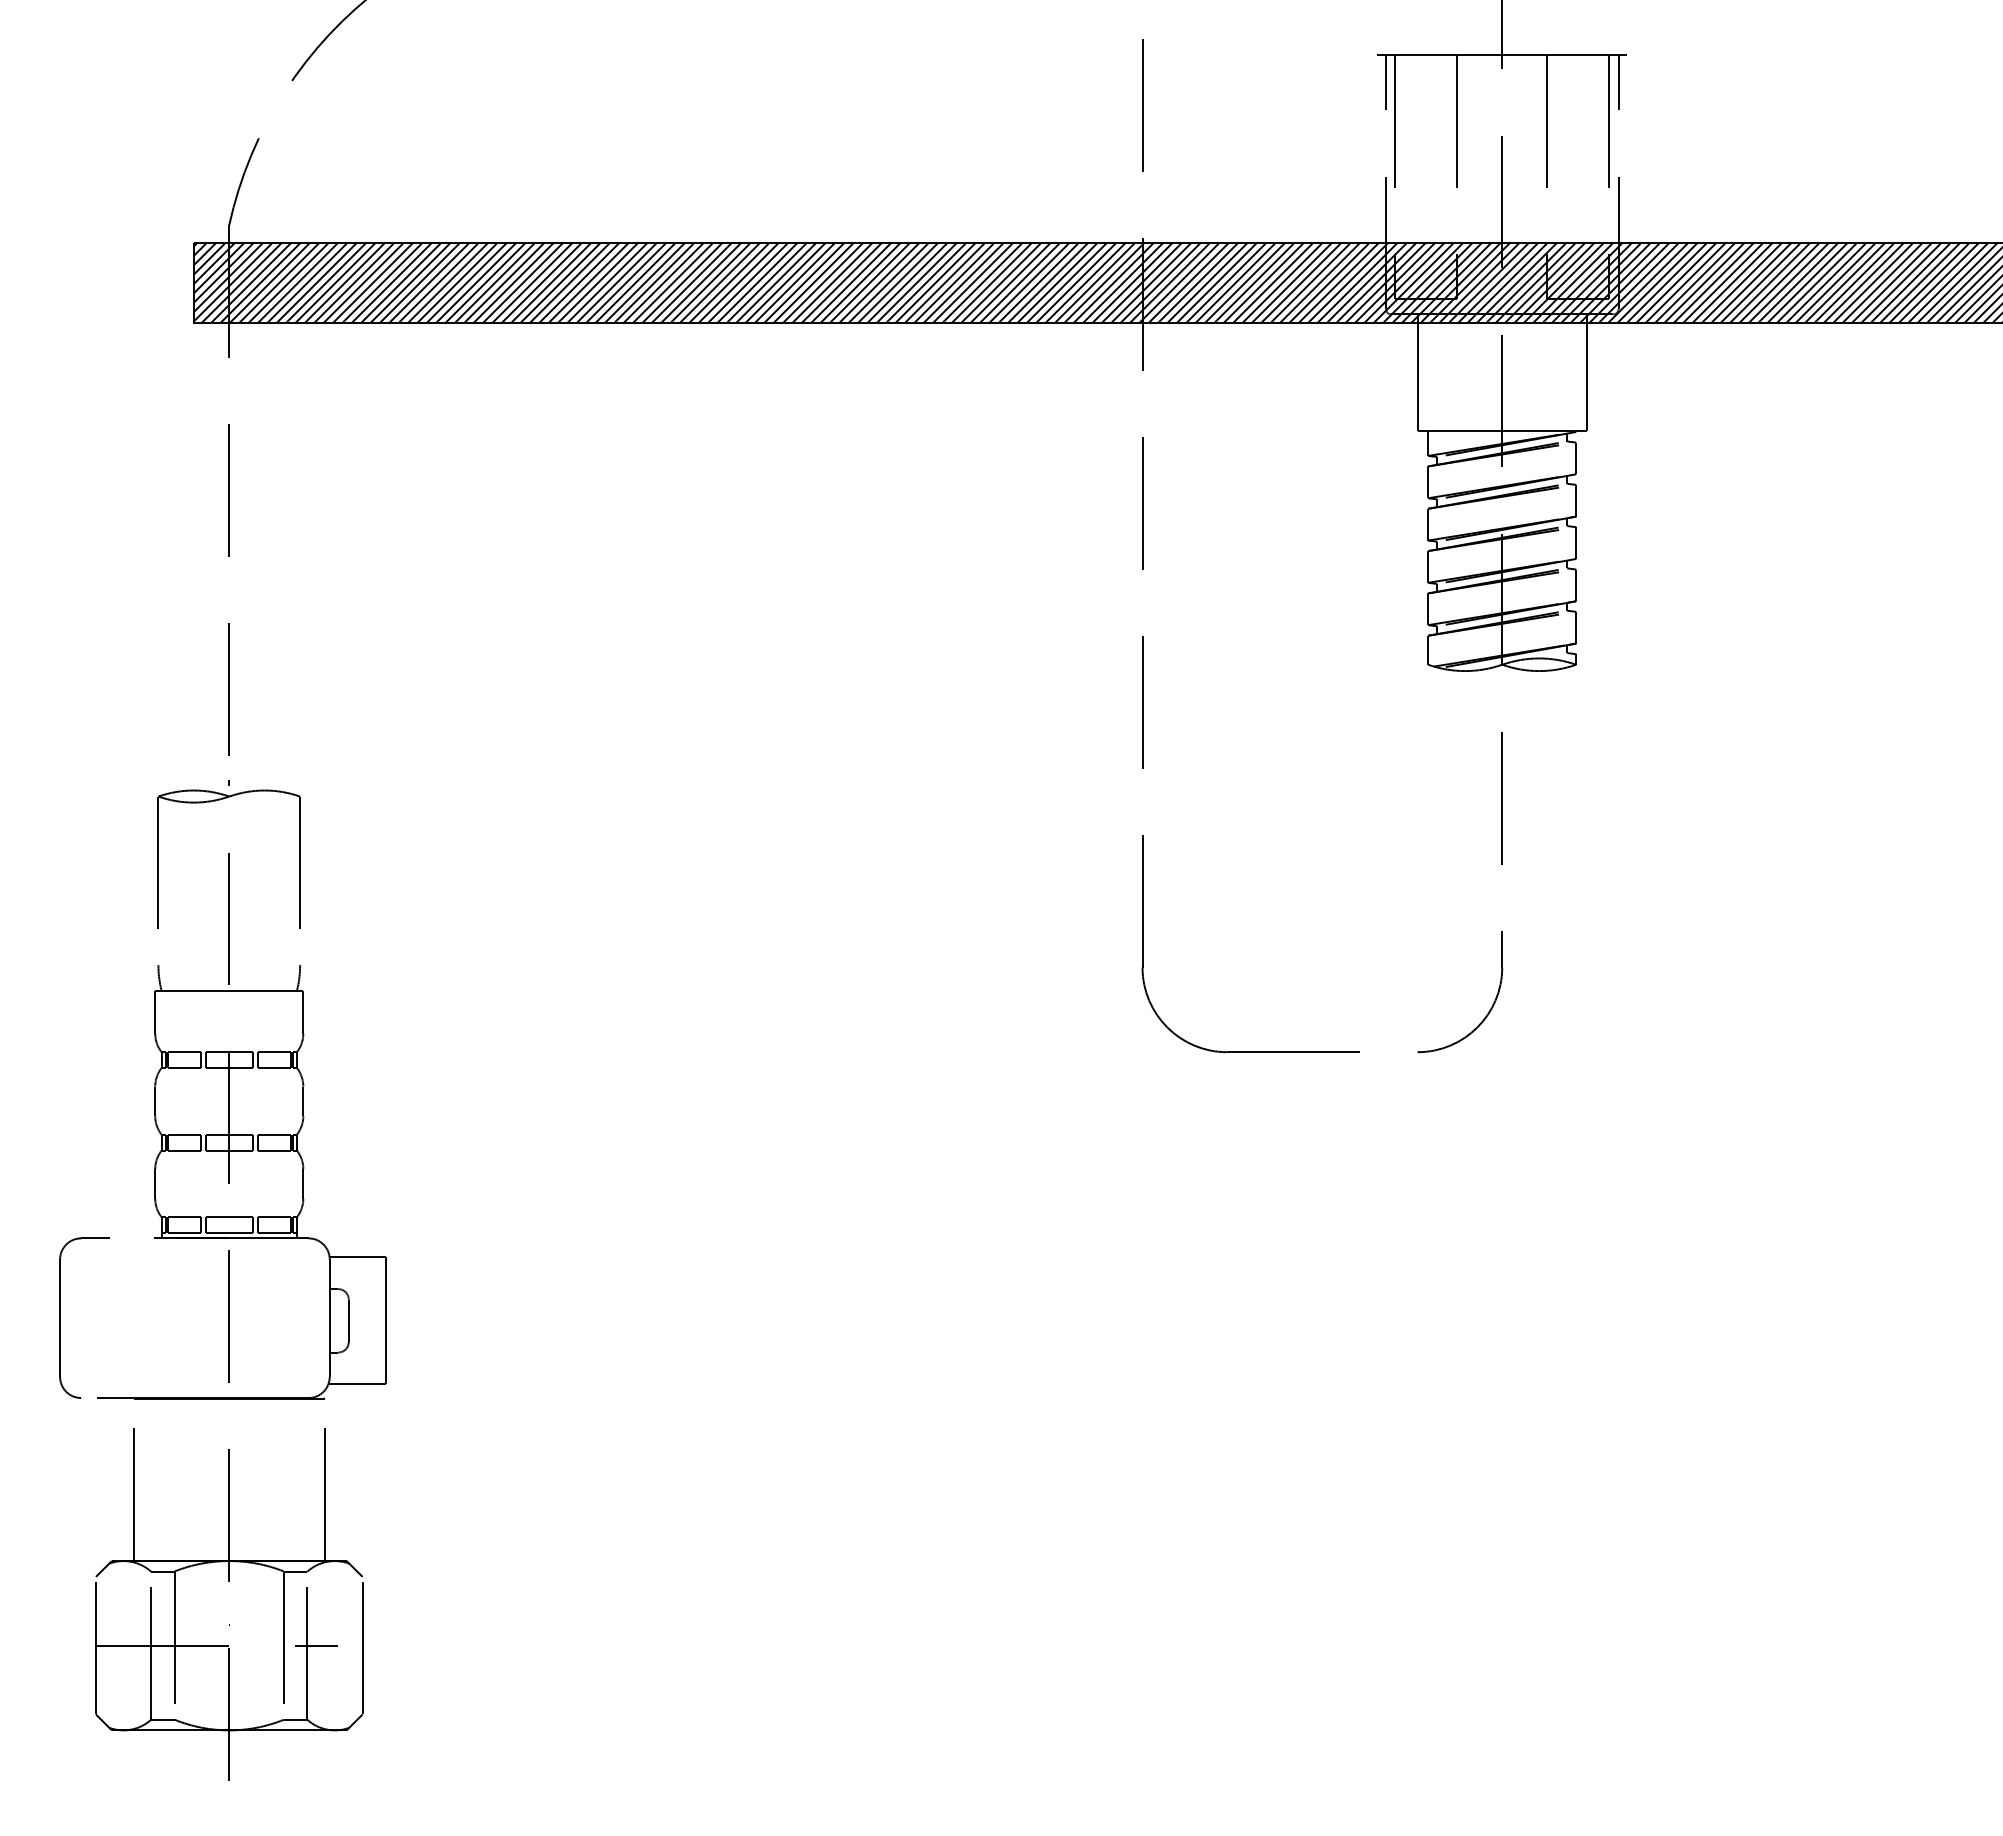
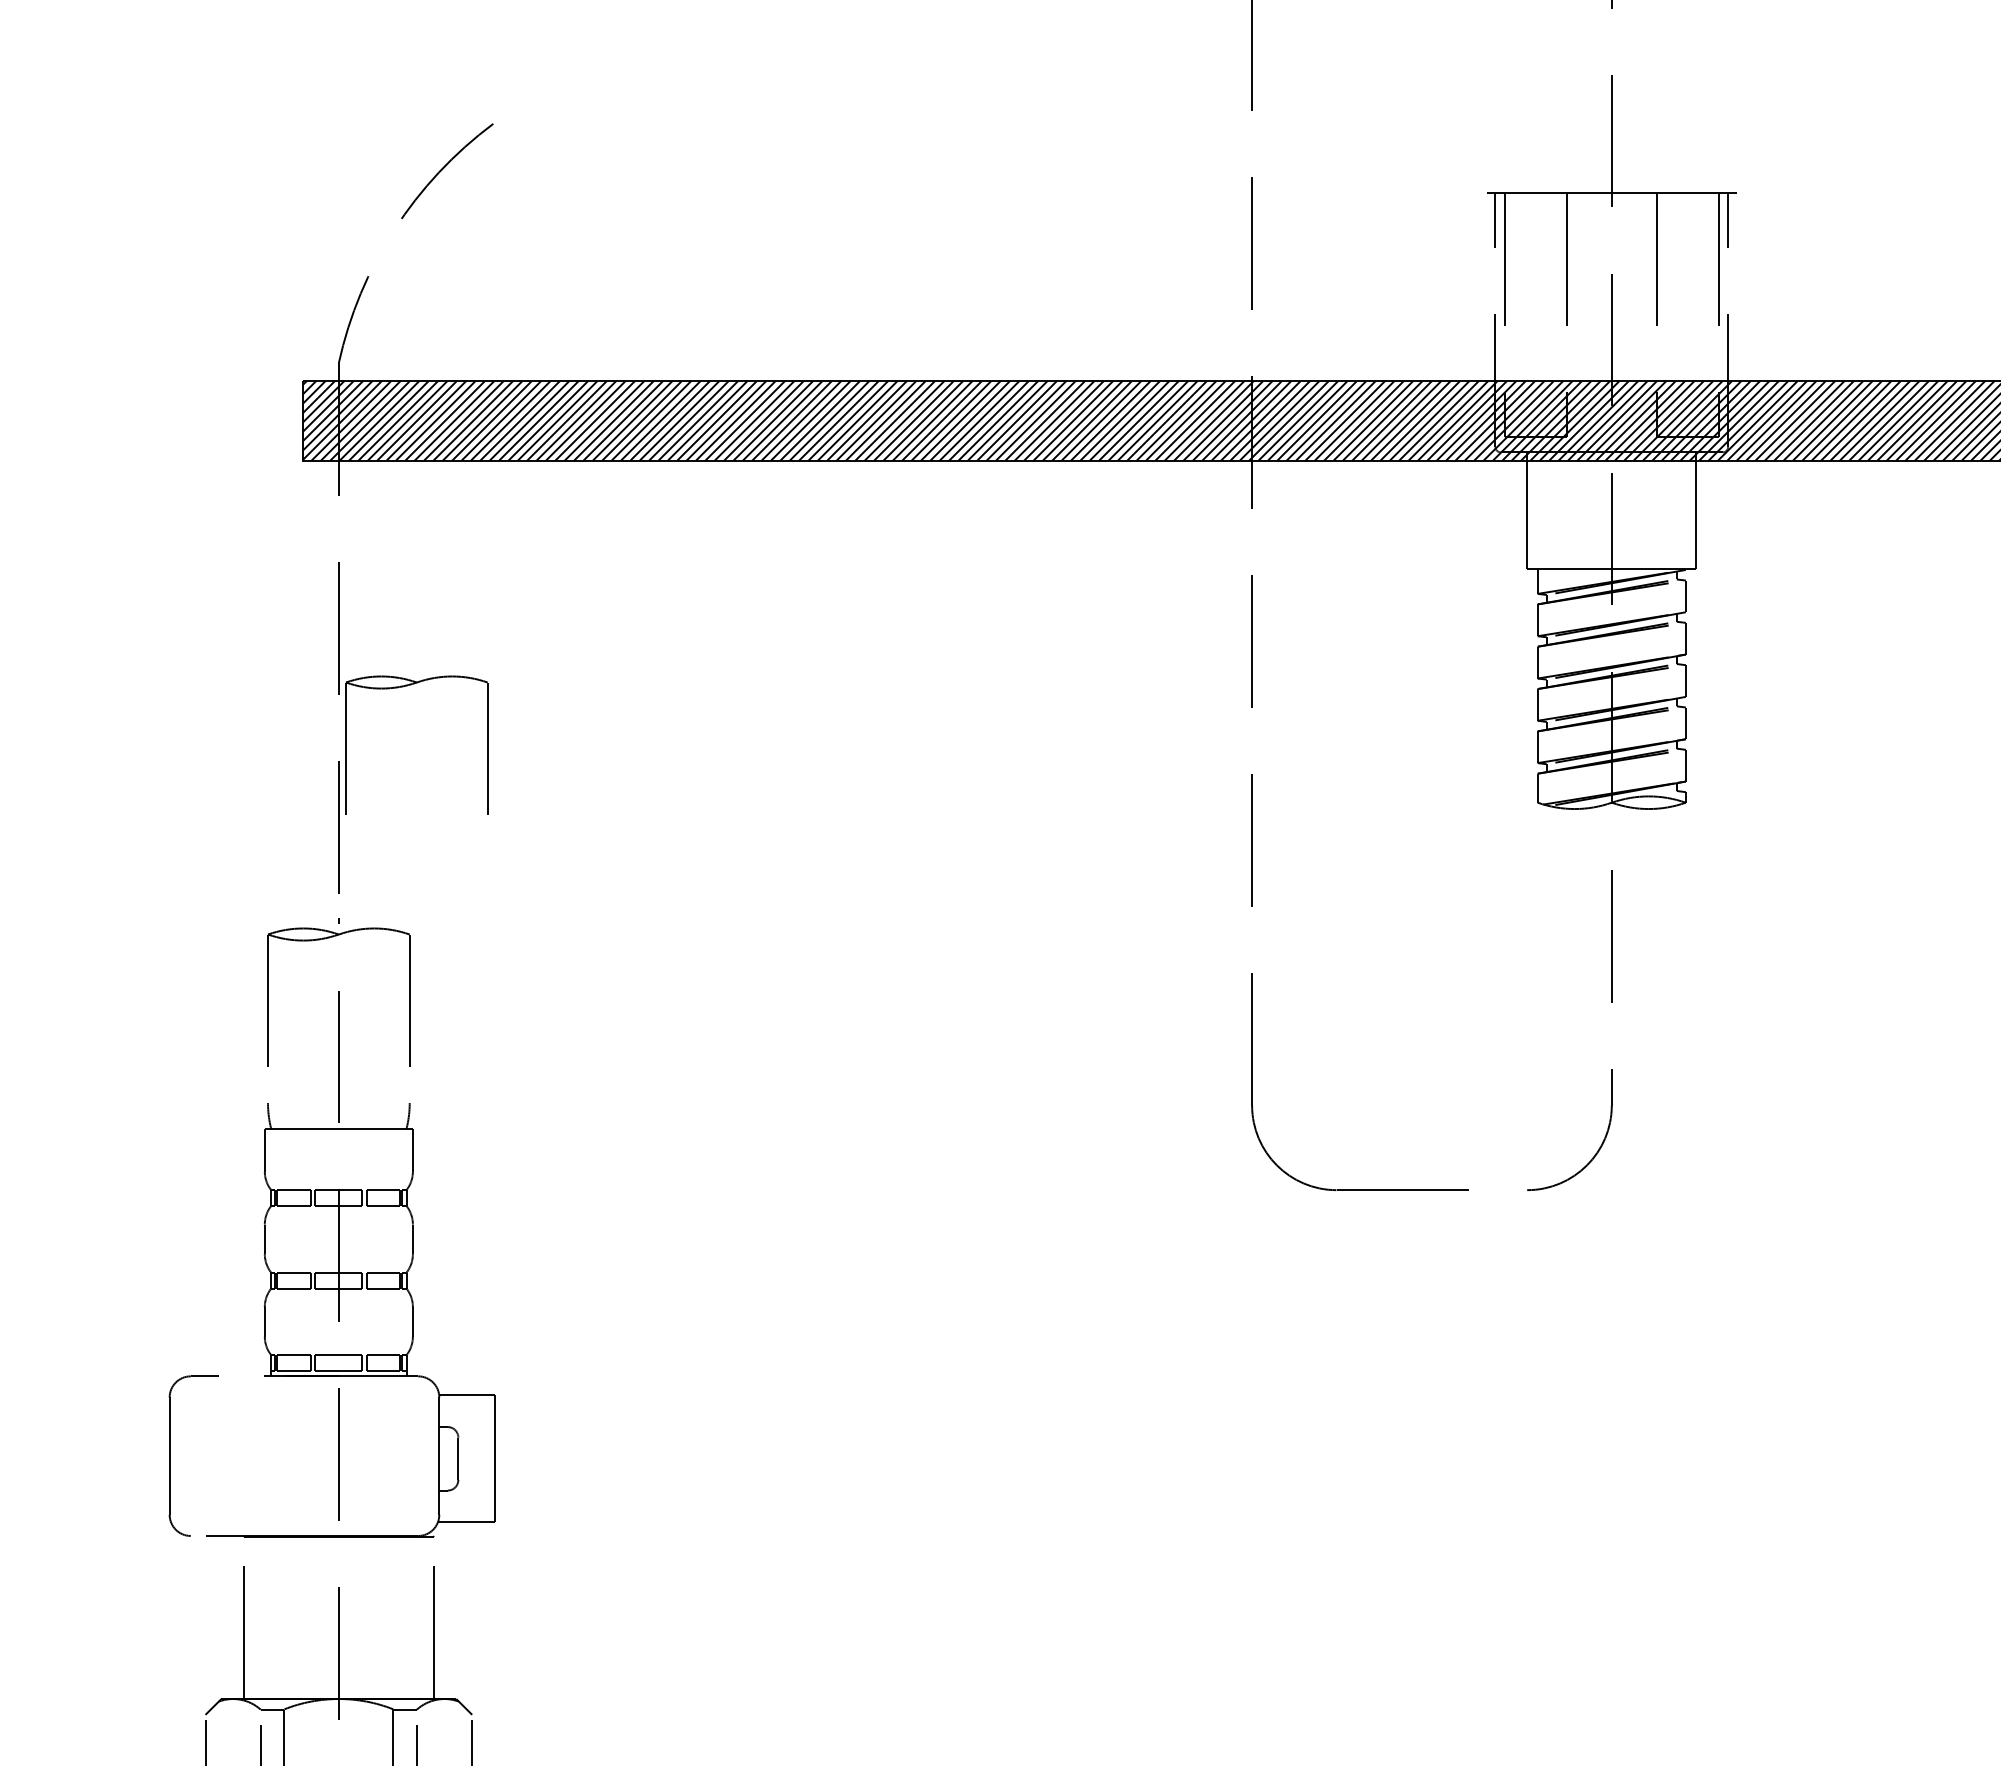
part: (294, 549) -> (404, 687), added

